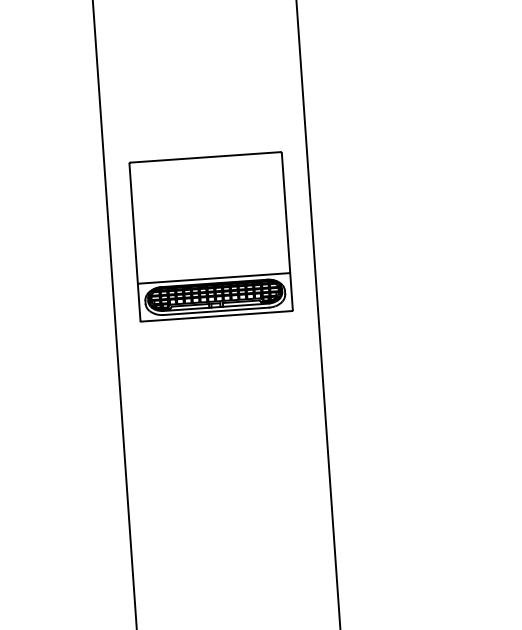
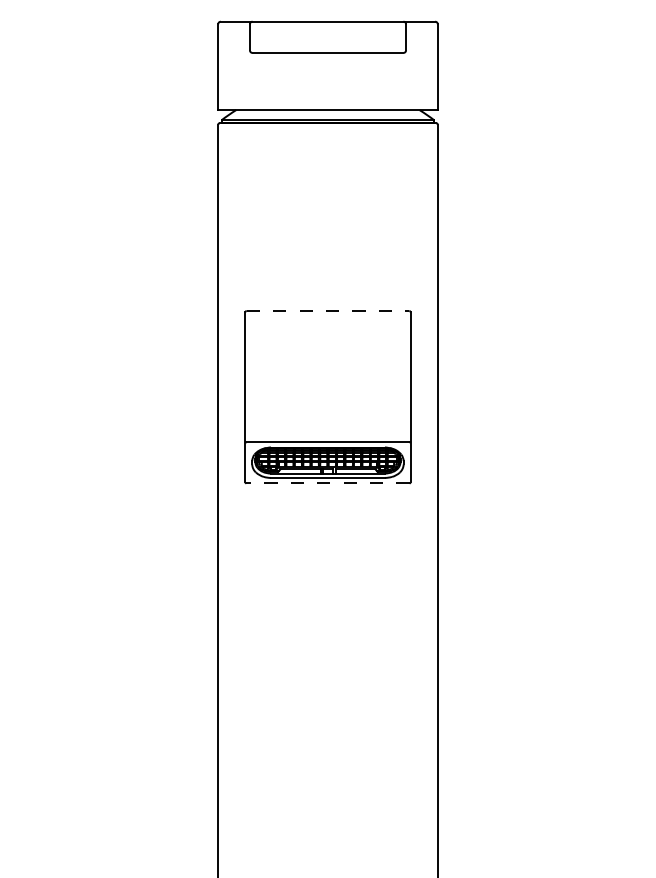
line: (206, 156) -> (328, 310), solid -> dashed
line: (217, 316) -> (328, 483), solid -> dashed

